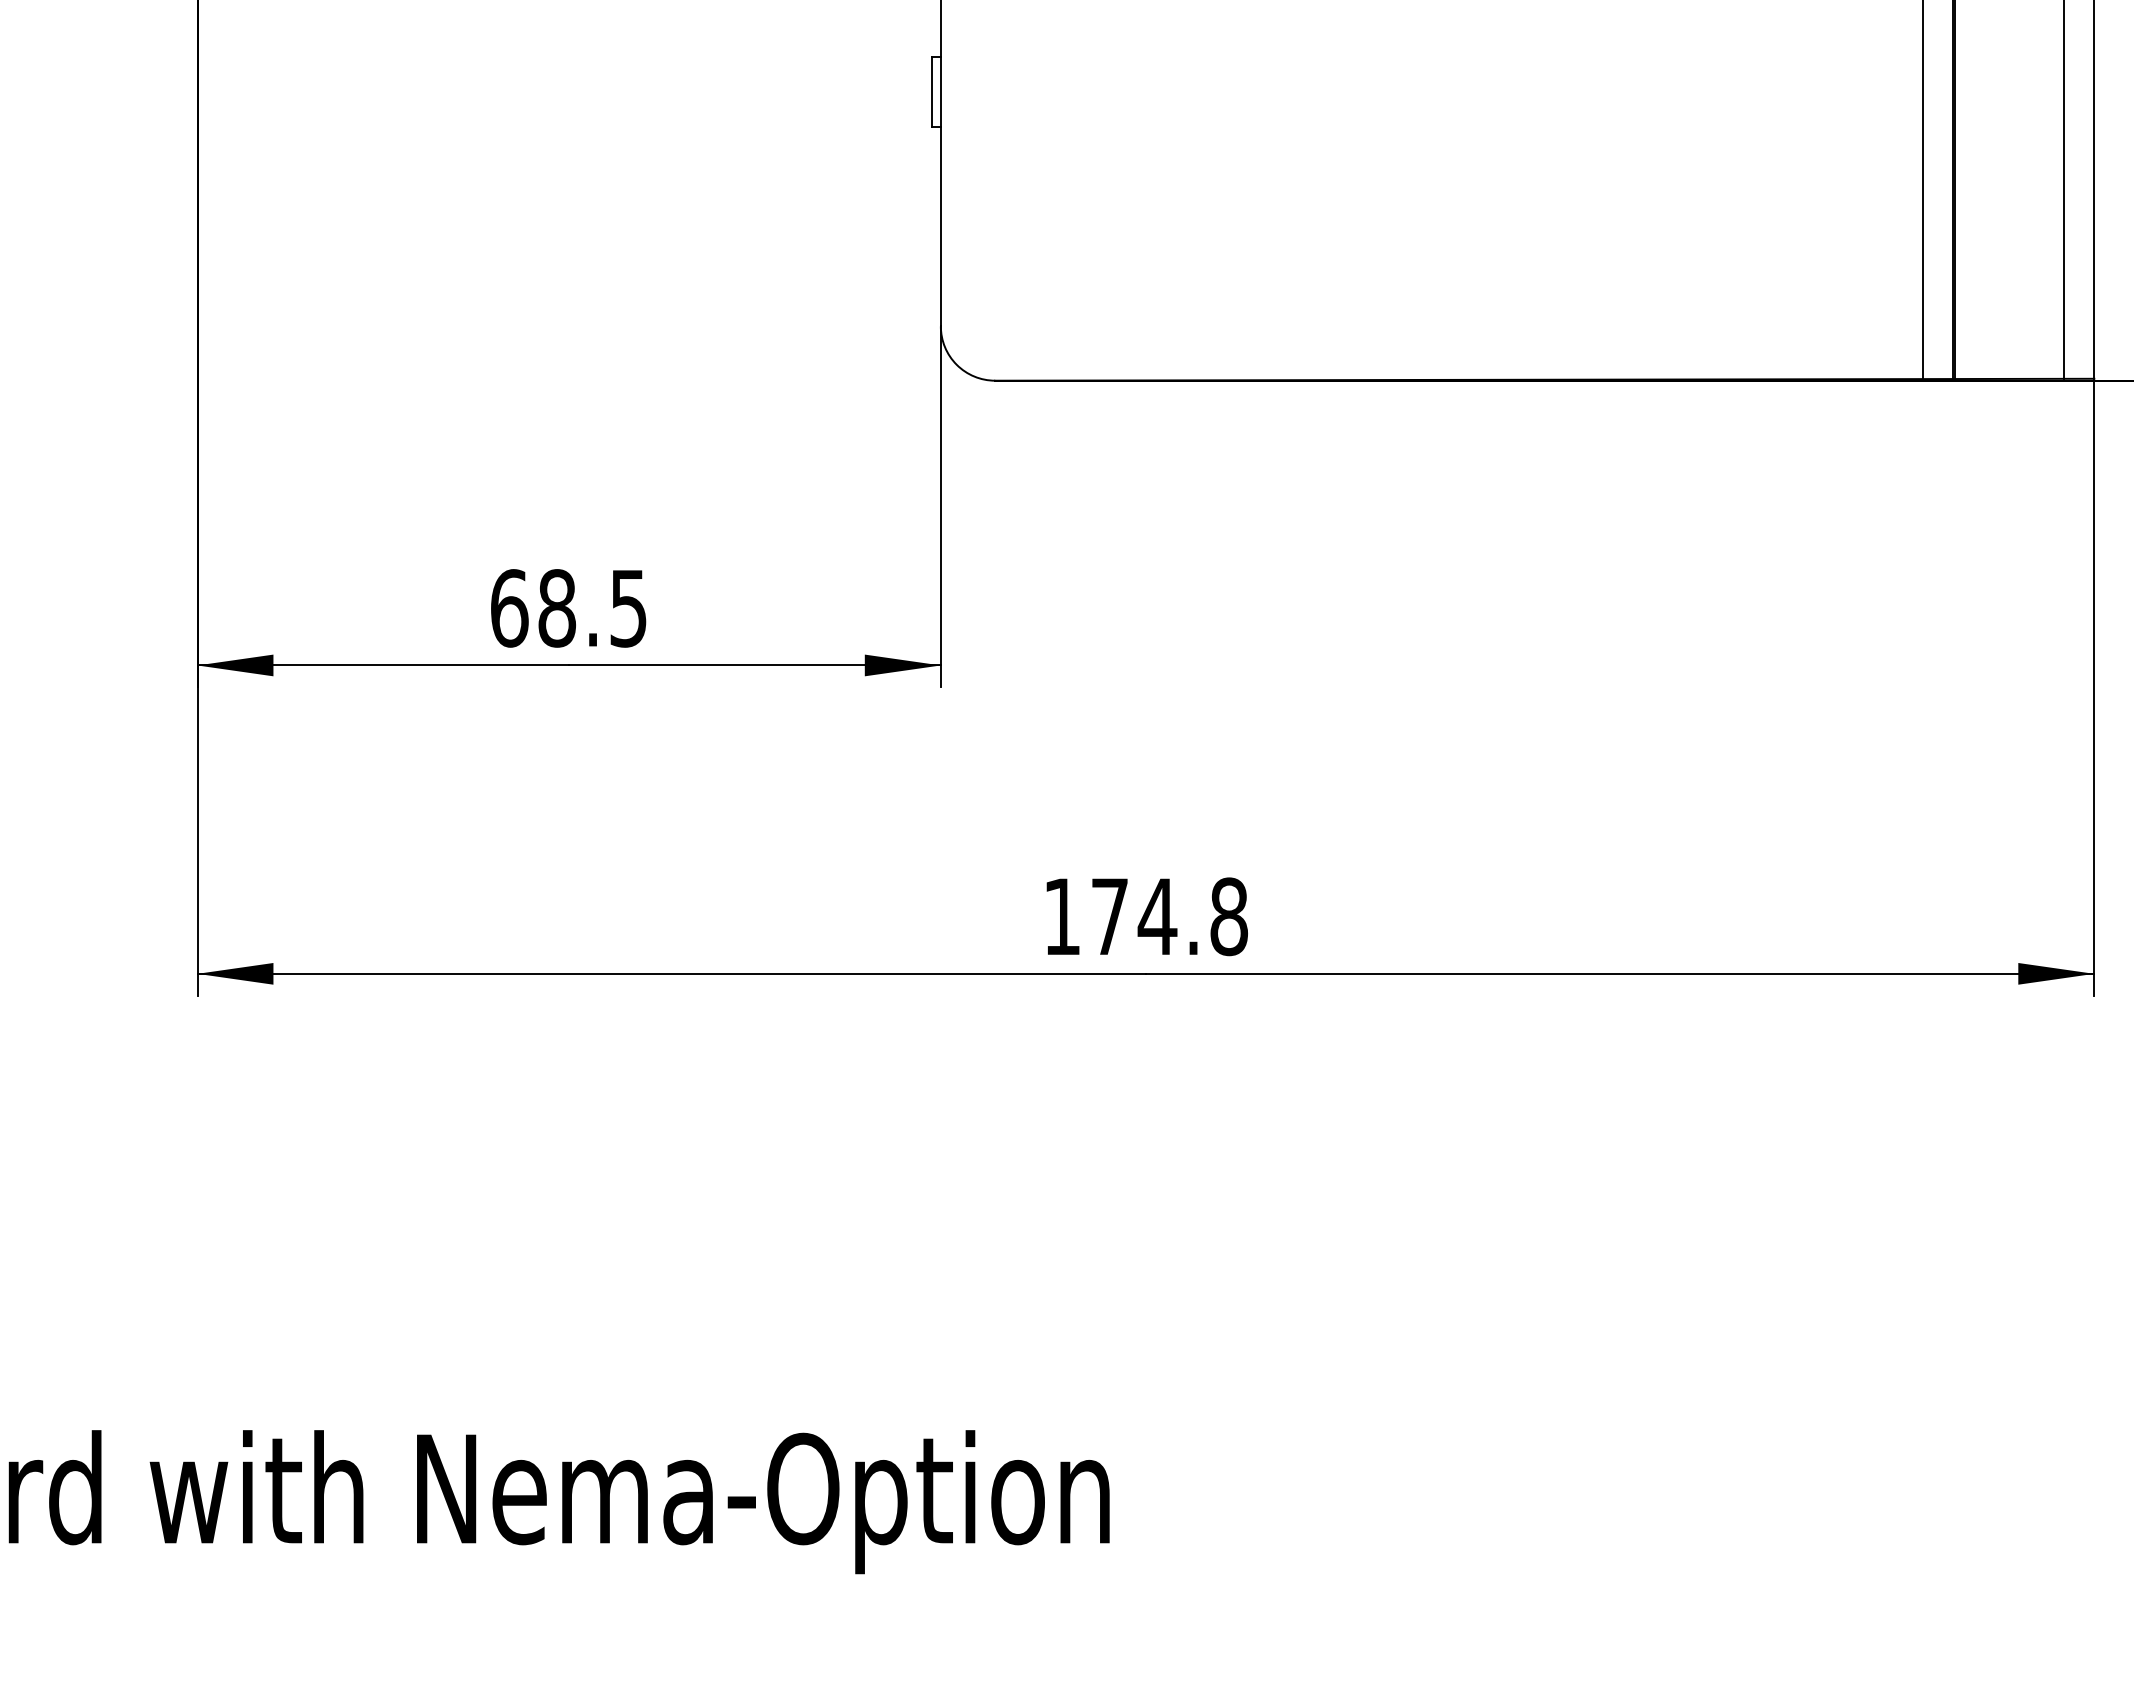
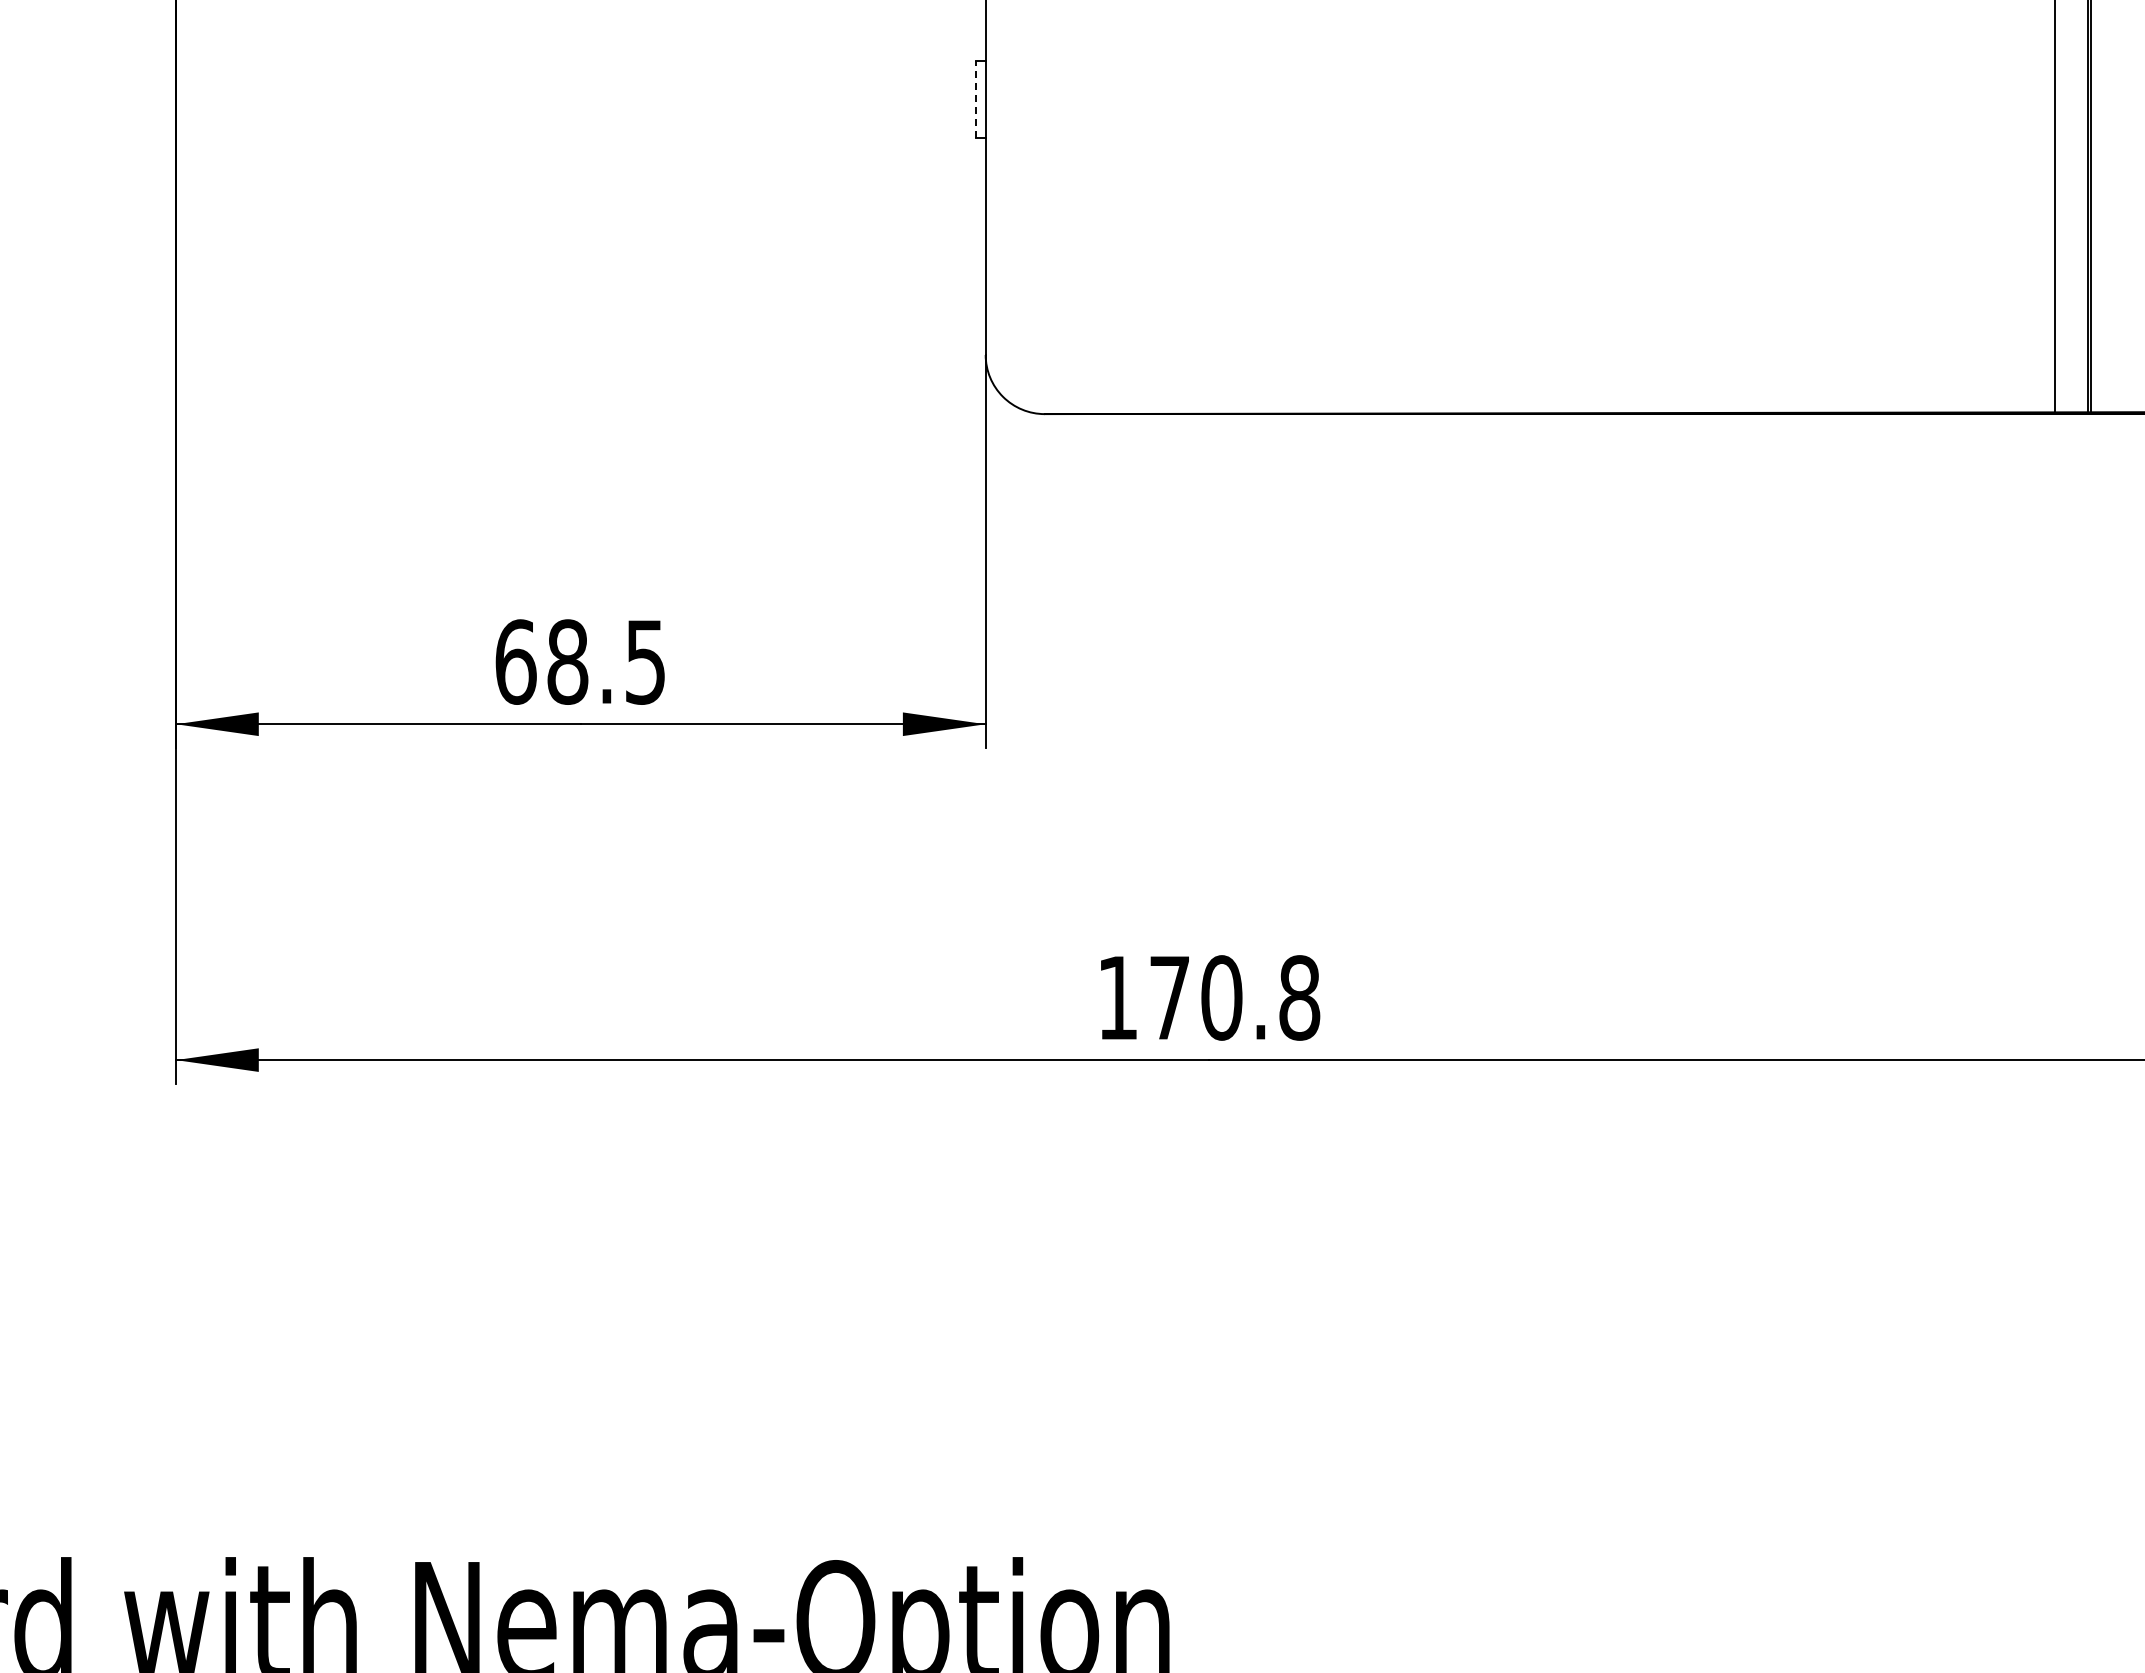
line: (932, 91) -> (976, 99), solid -> dashed
text: (1157, 916) -> (1221, 997), 174.8 -> 170.8

